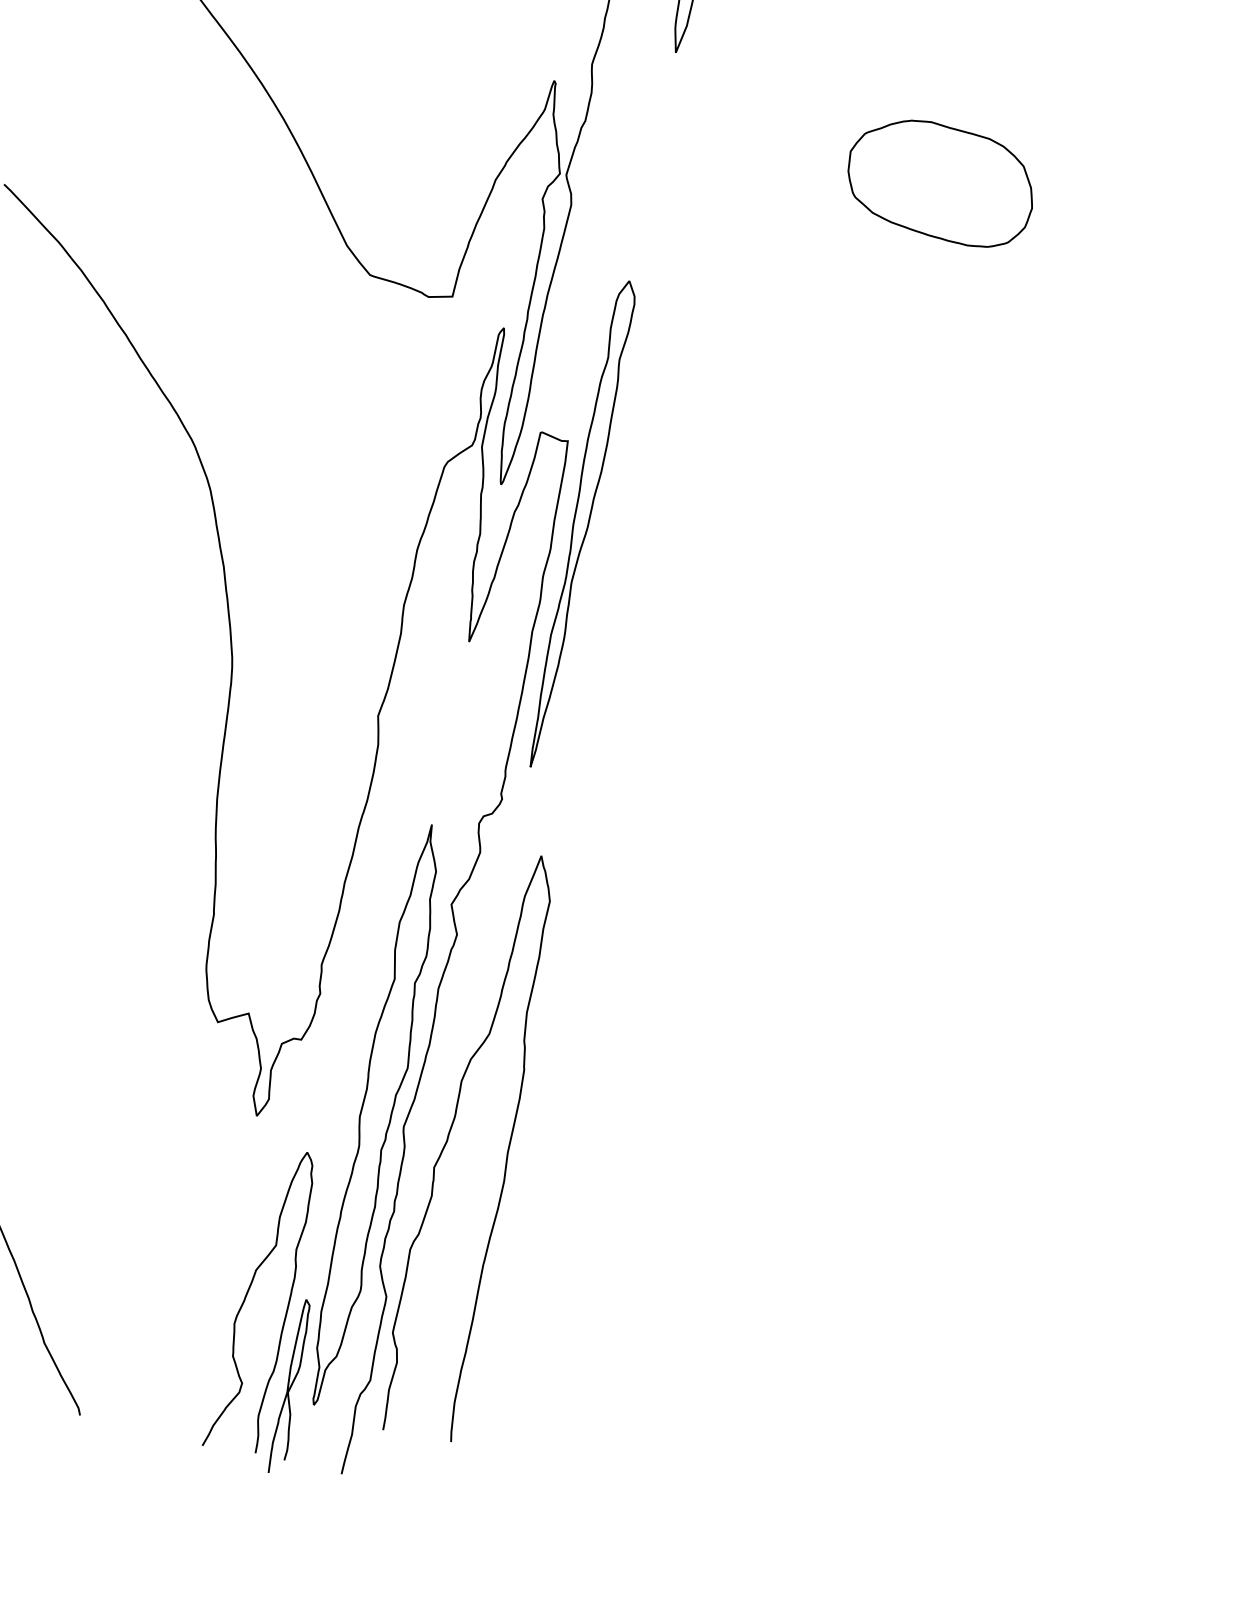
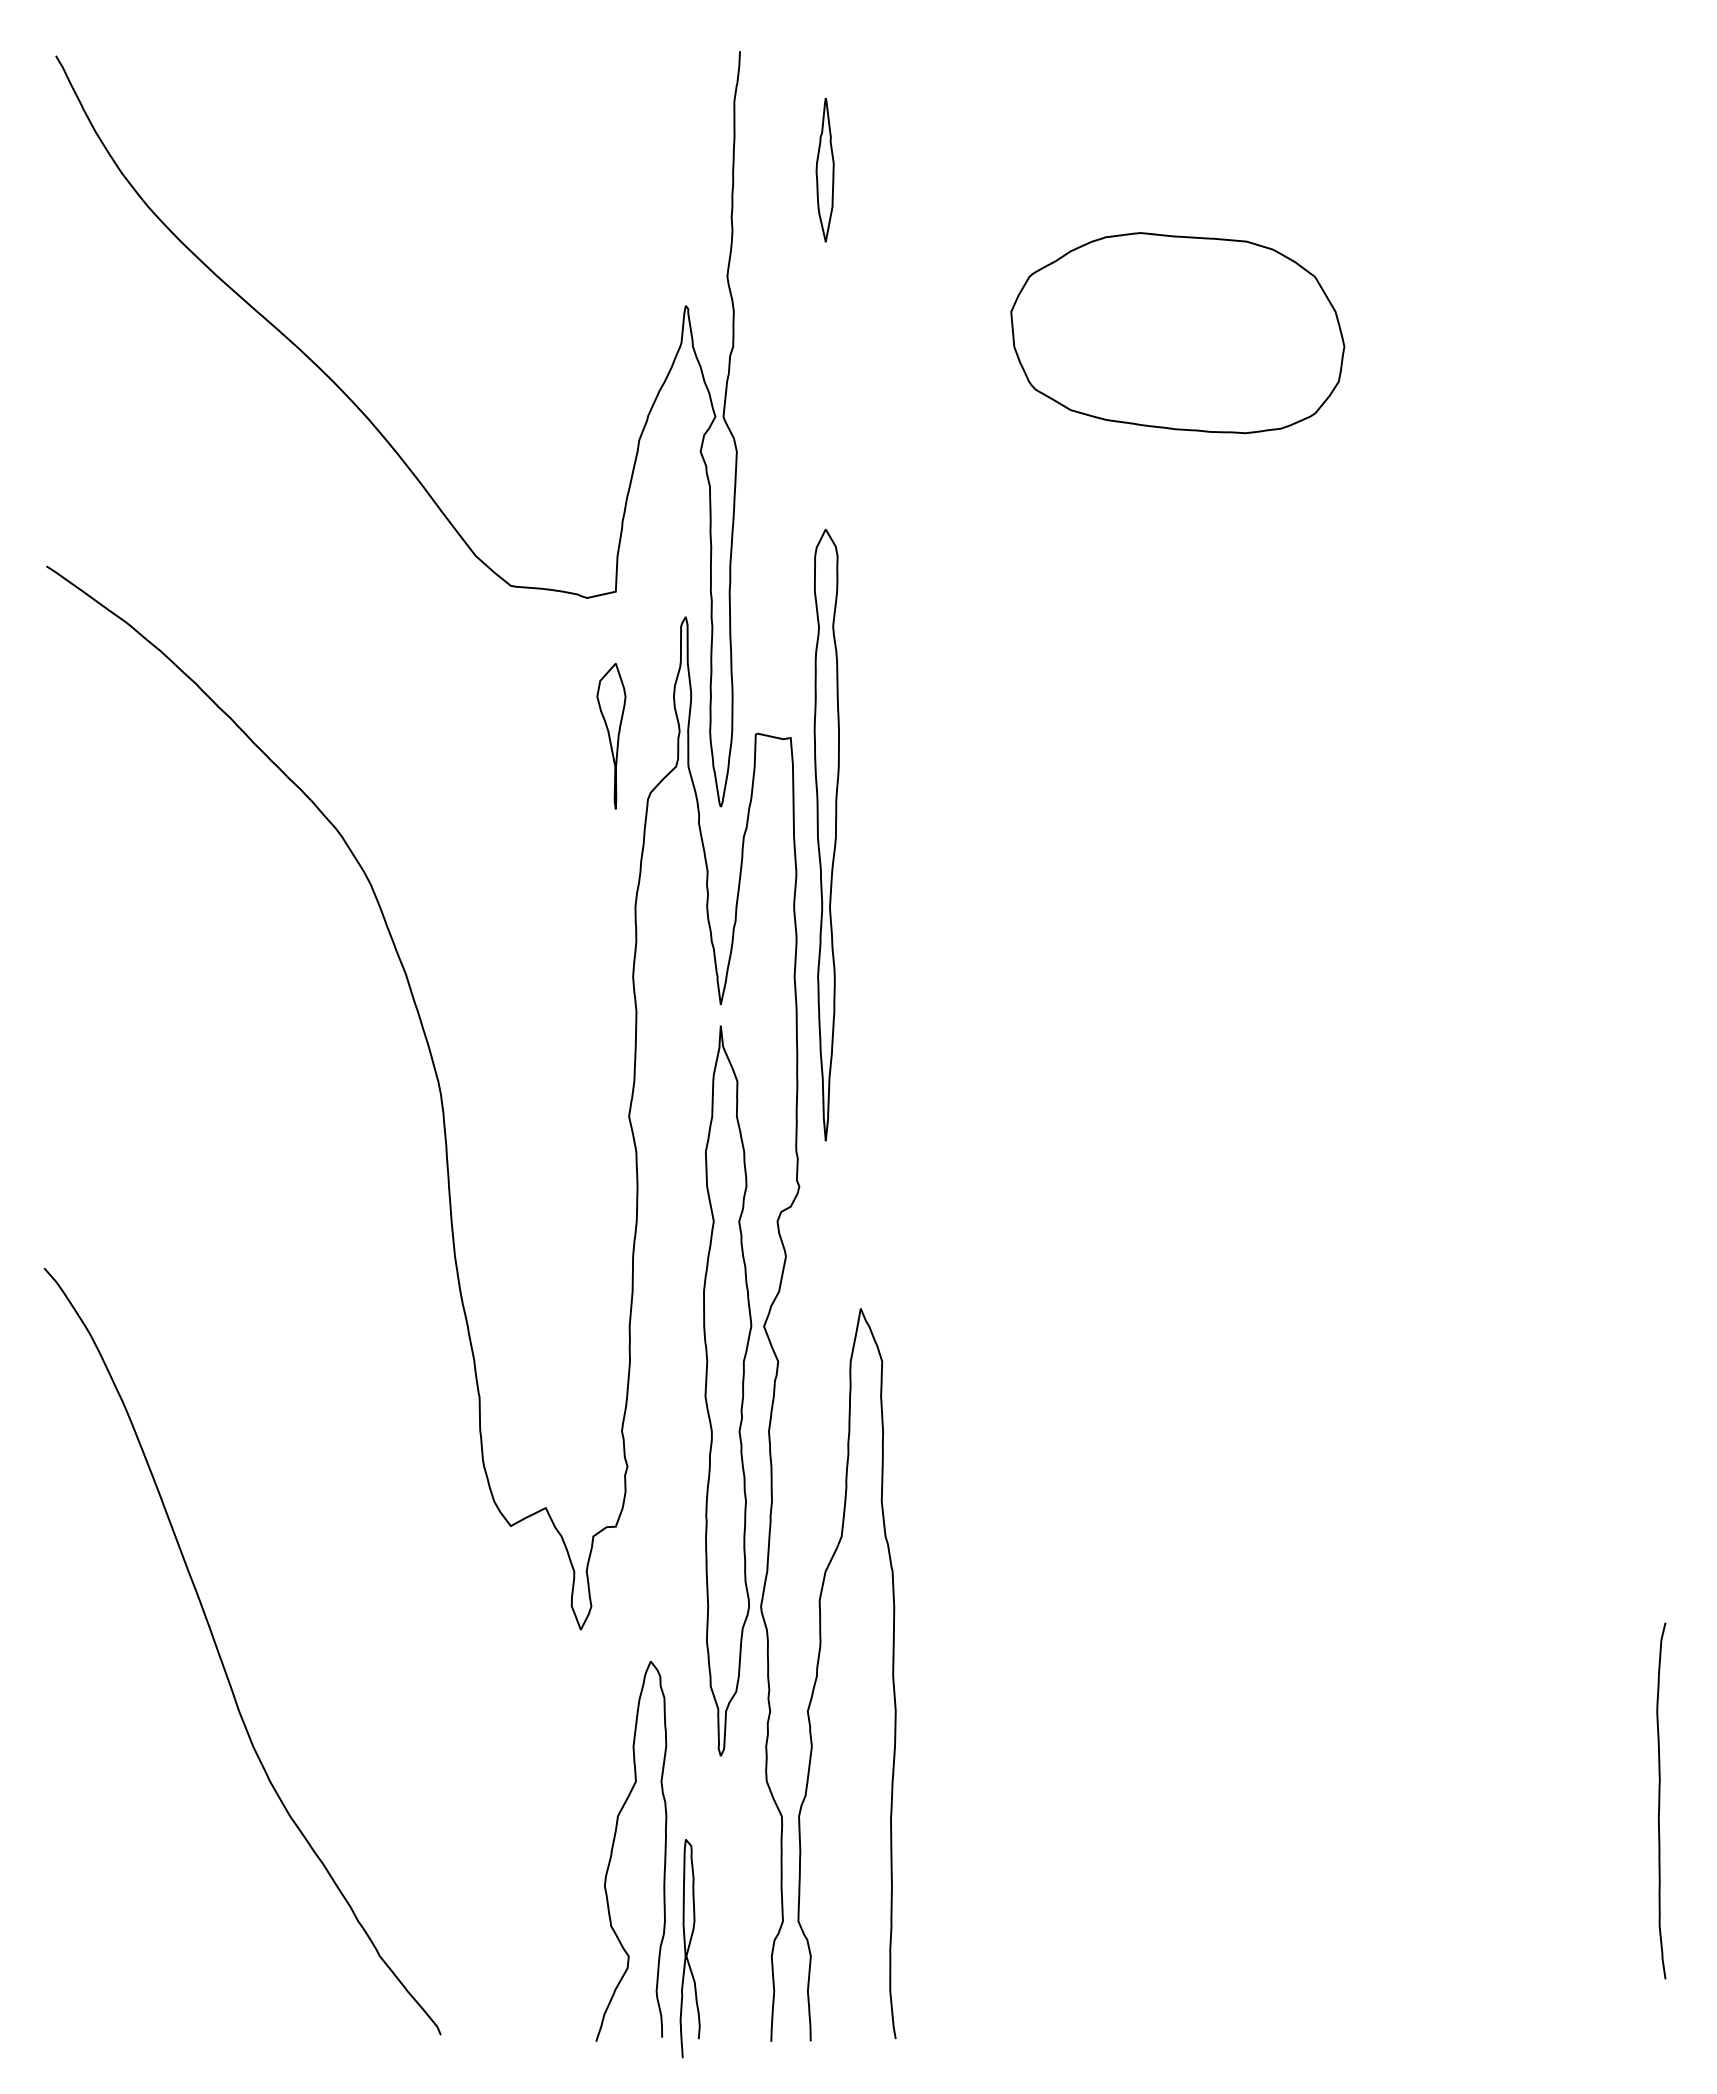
part: (940, 182) -> (1177, 333), size x1.43
part: (425, 411) -> (611, 736), added
part: (378, 1115) -> (727, 1390), moved
curve: (449, 1135) -> (818, 1669), moved
curve: (1087, 1426) -> (1660, 1800), added

